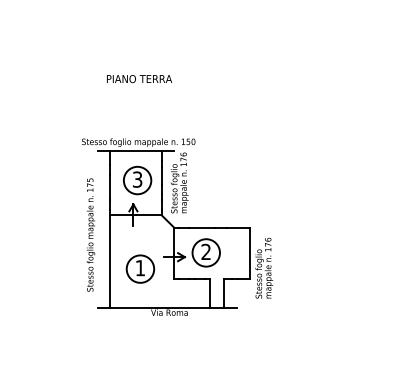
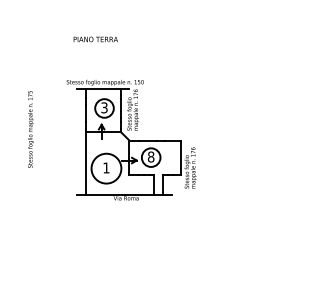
text: (139, 79) -> (95, 39), moved
text: (90, 235) -> (30, 129), moved
text: (205, 251) -> (150, 156), 2 -> 8
circle: (140, 268) -> (106, 168), size x1.6

